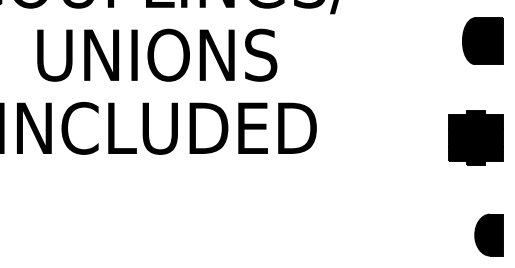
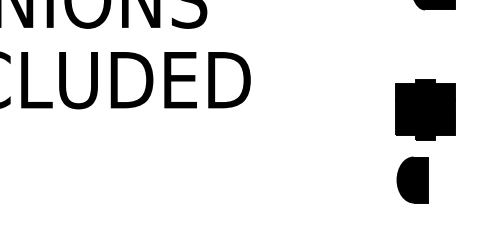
part: (475, 137) -> (425, 108), moved
part: (488, 234) -> (412, 179), moved

